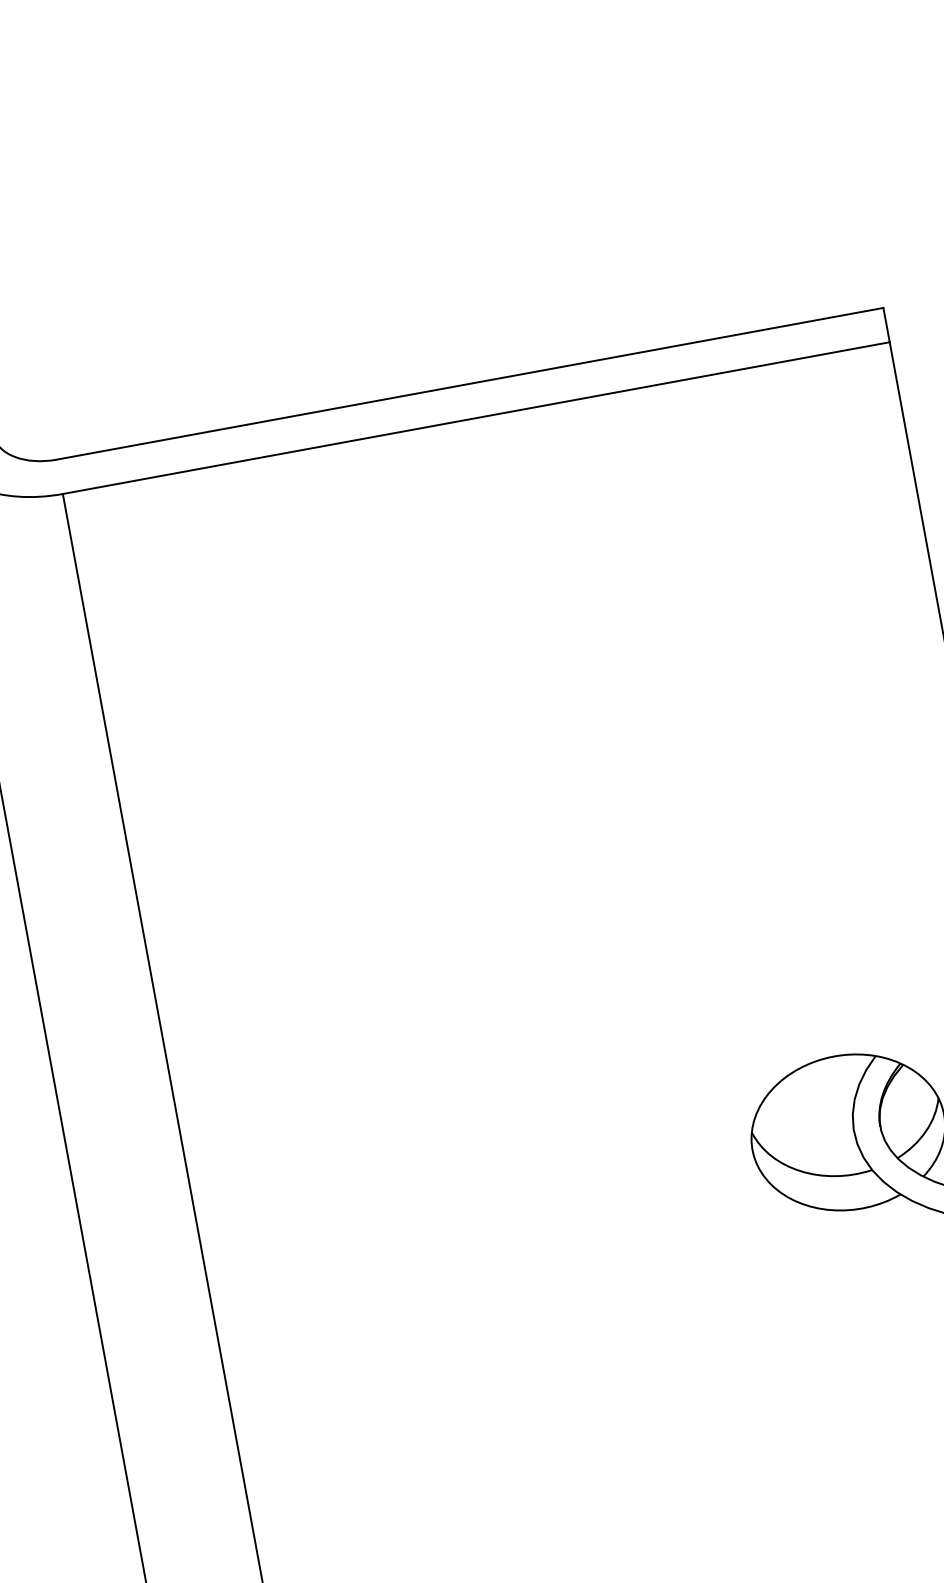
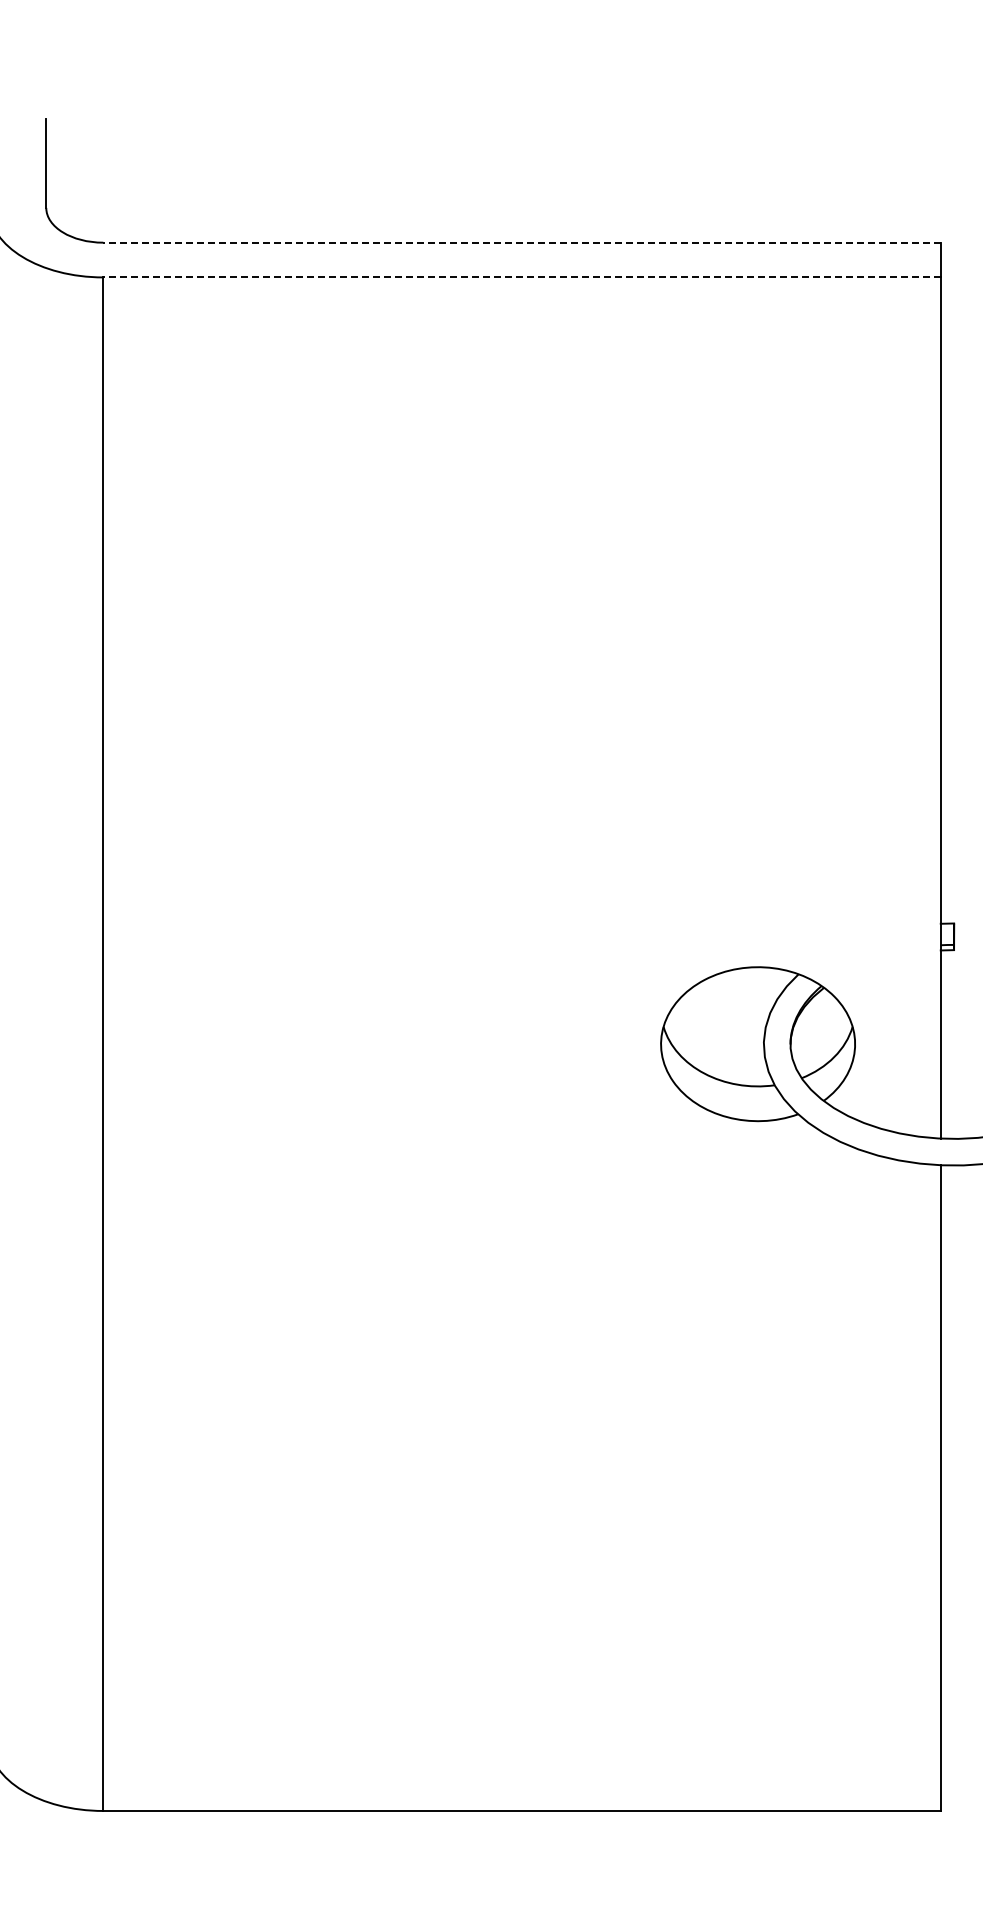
line: (470, 383) -> (522, 242), solid -> dashed
line: (476, 418) -> (522, 277), solid -> dashed

